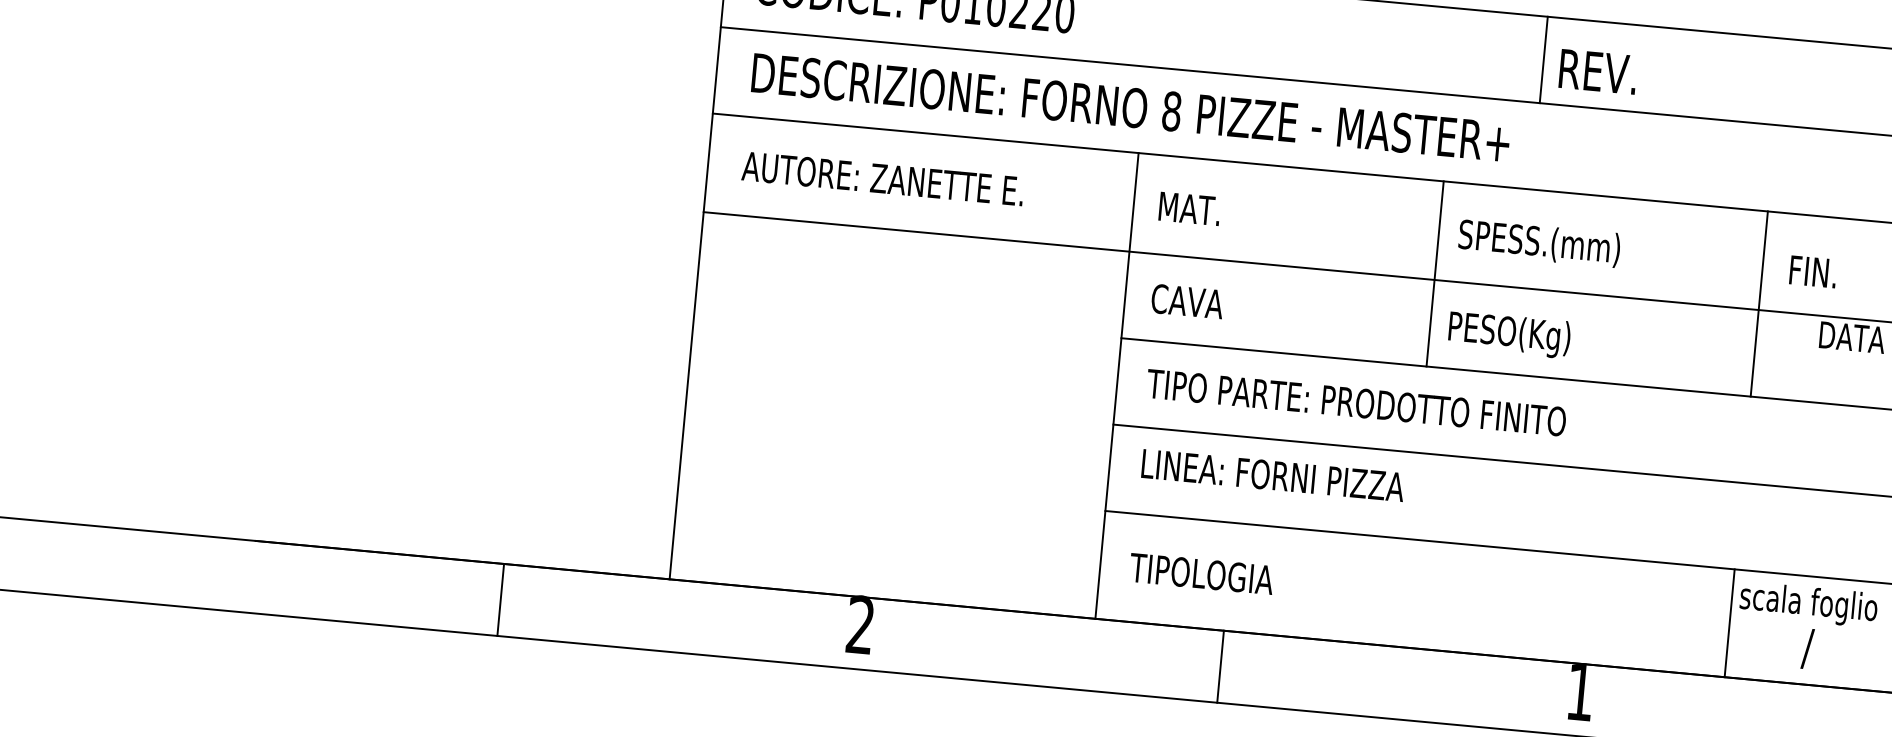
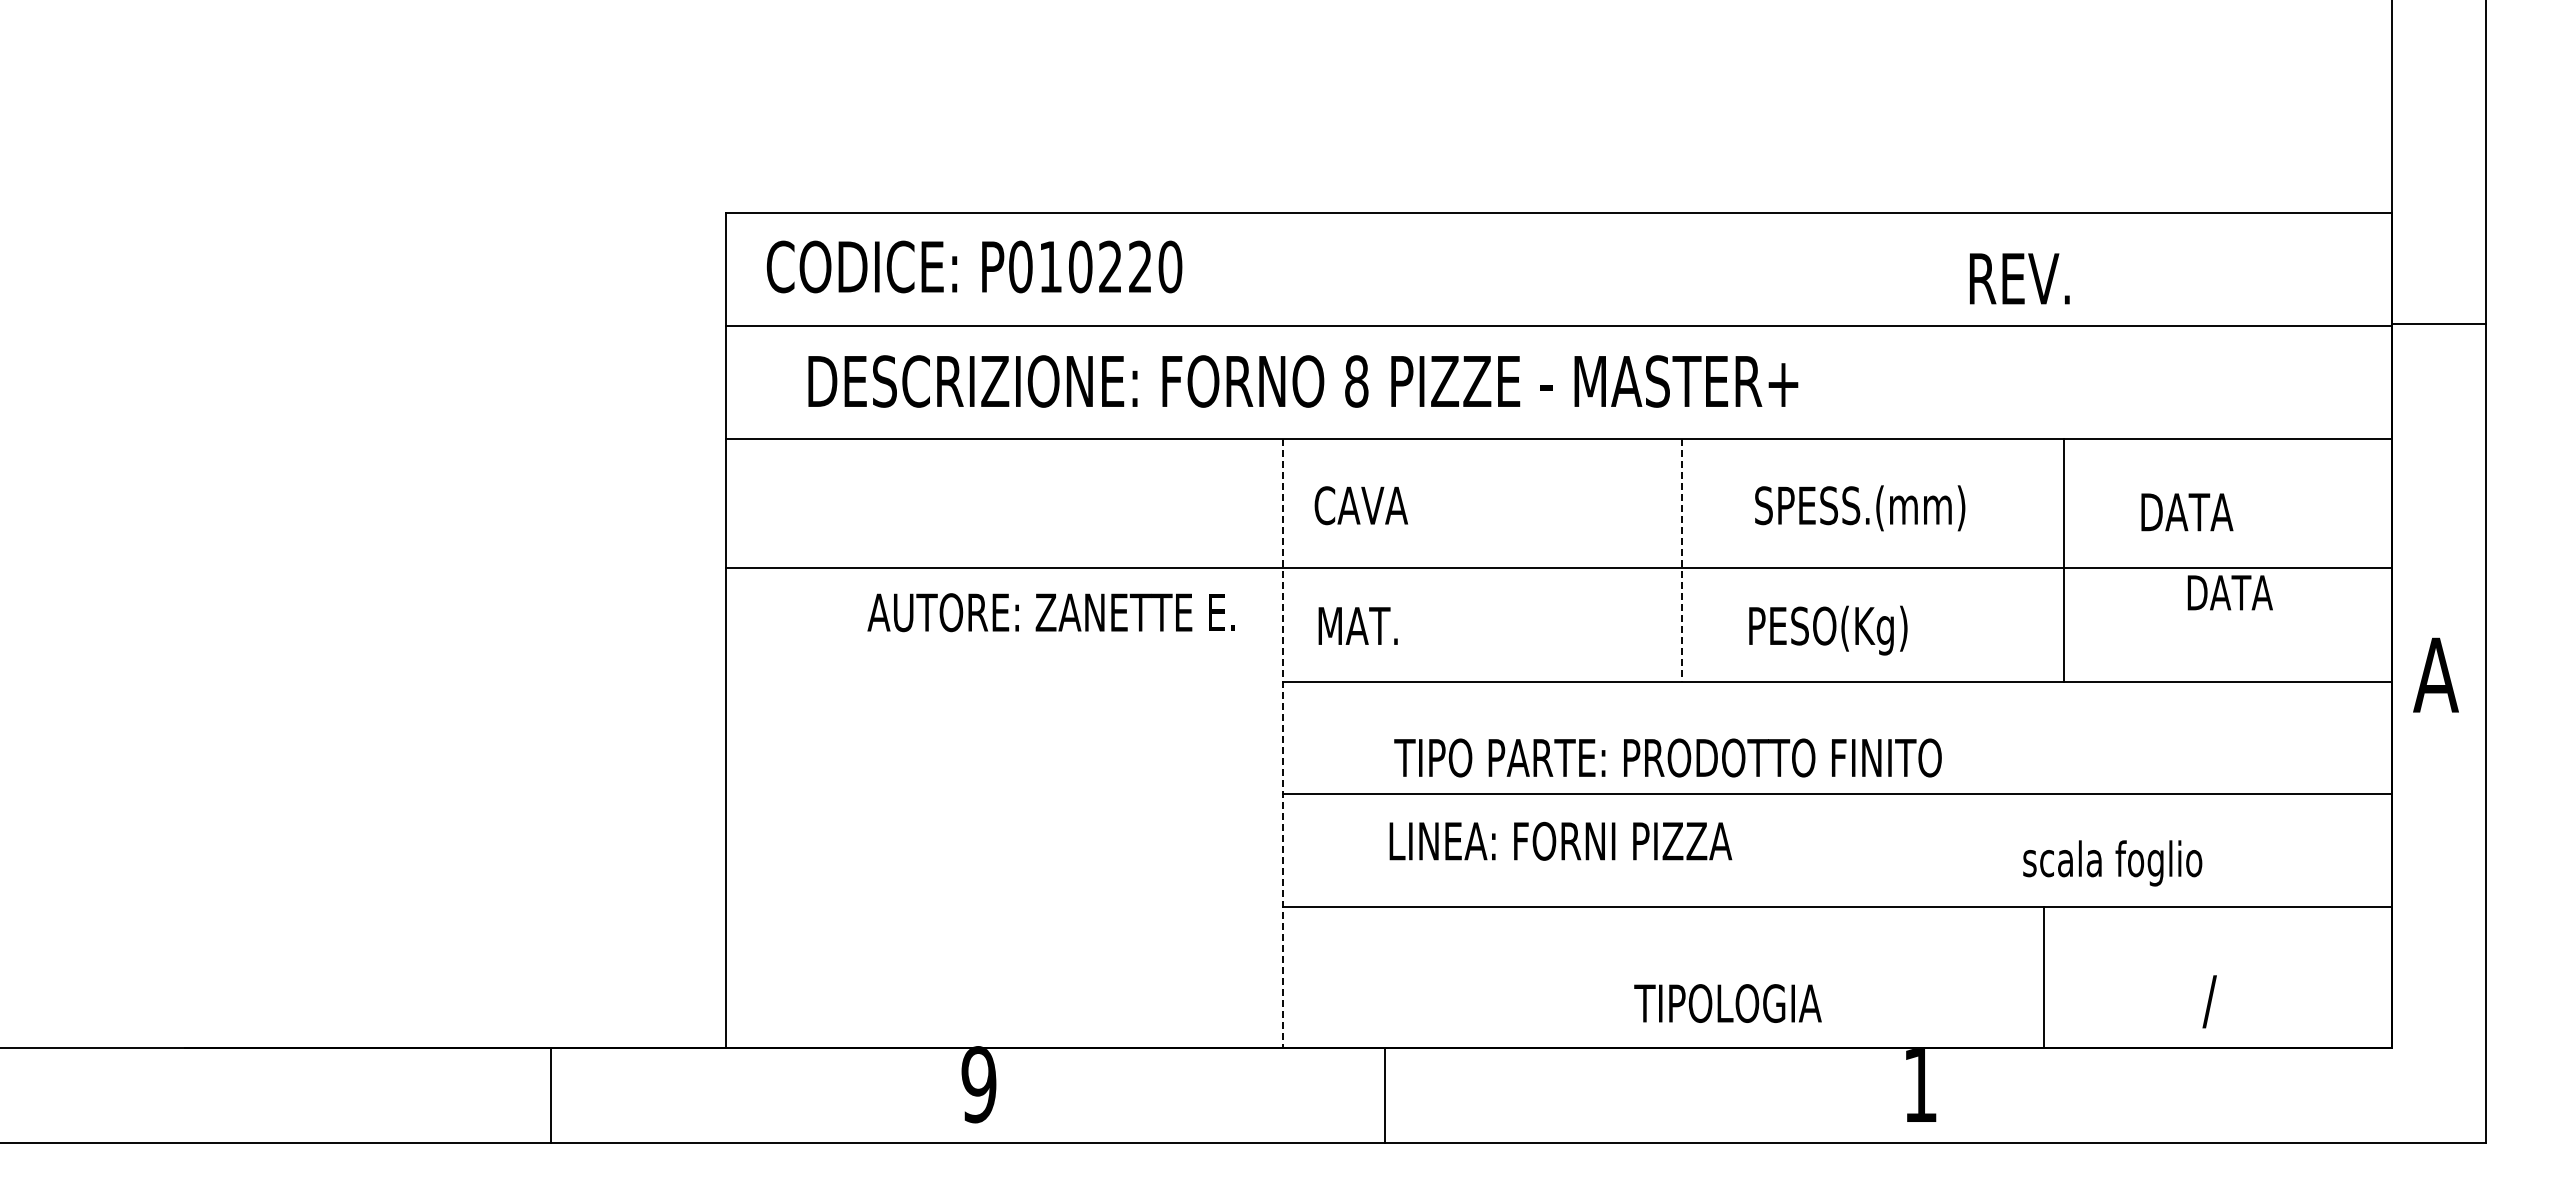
line: (1543, 59) -> (1796, 269), removed
text: (1598, 71) -> (2019, 278), moved
text: (1131, 107) -> (1303, 381), moved
text: (882, 178) -> (1050, 612), moved
text: (1194, 209) -> (1361, 505), MAT. -> CAVA
text: (1539, 243) -> (1860, 508), moved
line: (1435, 273) -> (1681, 560), solid -> dashed
text: (1826, 273) -> (2189, 512), FIN. -> DATA
text: (1187, 301) -> (1363, 625), CAVA -> MAT.
line: (1759, 304) -> (2064, 560), moved
text: (1509, 334) -> (1828, 630), moved
line: (1116, 385) -> (1282, 743), solid -> dashed
text: (1356, 402) -> (1667, 757), moved
text: (1272, 474) -> (1560, 840), moved
text: (1201, 573) -> (1727, 1003), moved
line: (500, 599) -> (551, 1095), moved
text: (1808, 604) -> (2112, 863), moved
line: (1729, 622) -> (2044, 977), moved
text: (860, 624) -> (978, 1084), 2 -> 9
line: (1220, 666) -> (1384, 1095), moved

